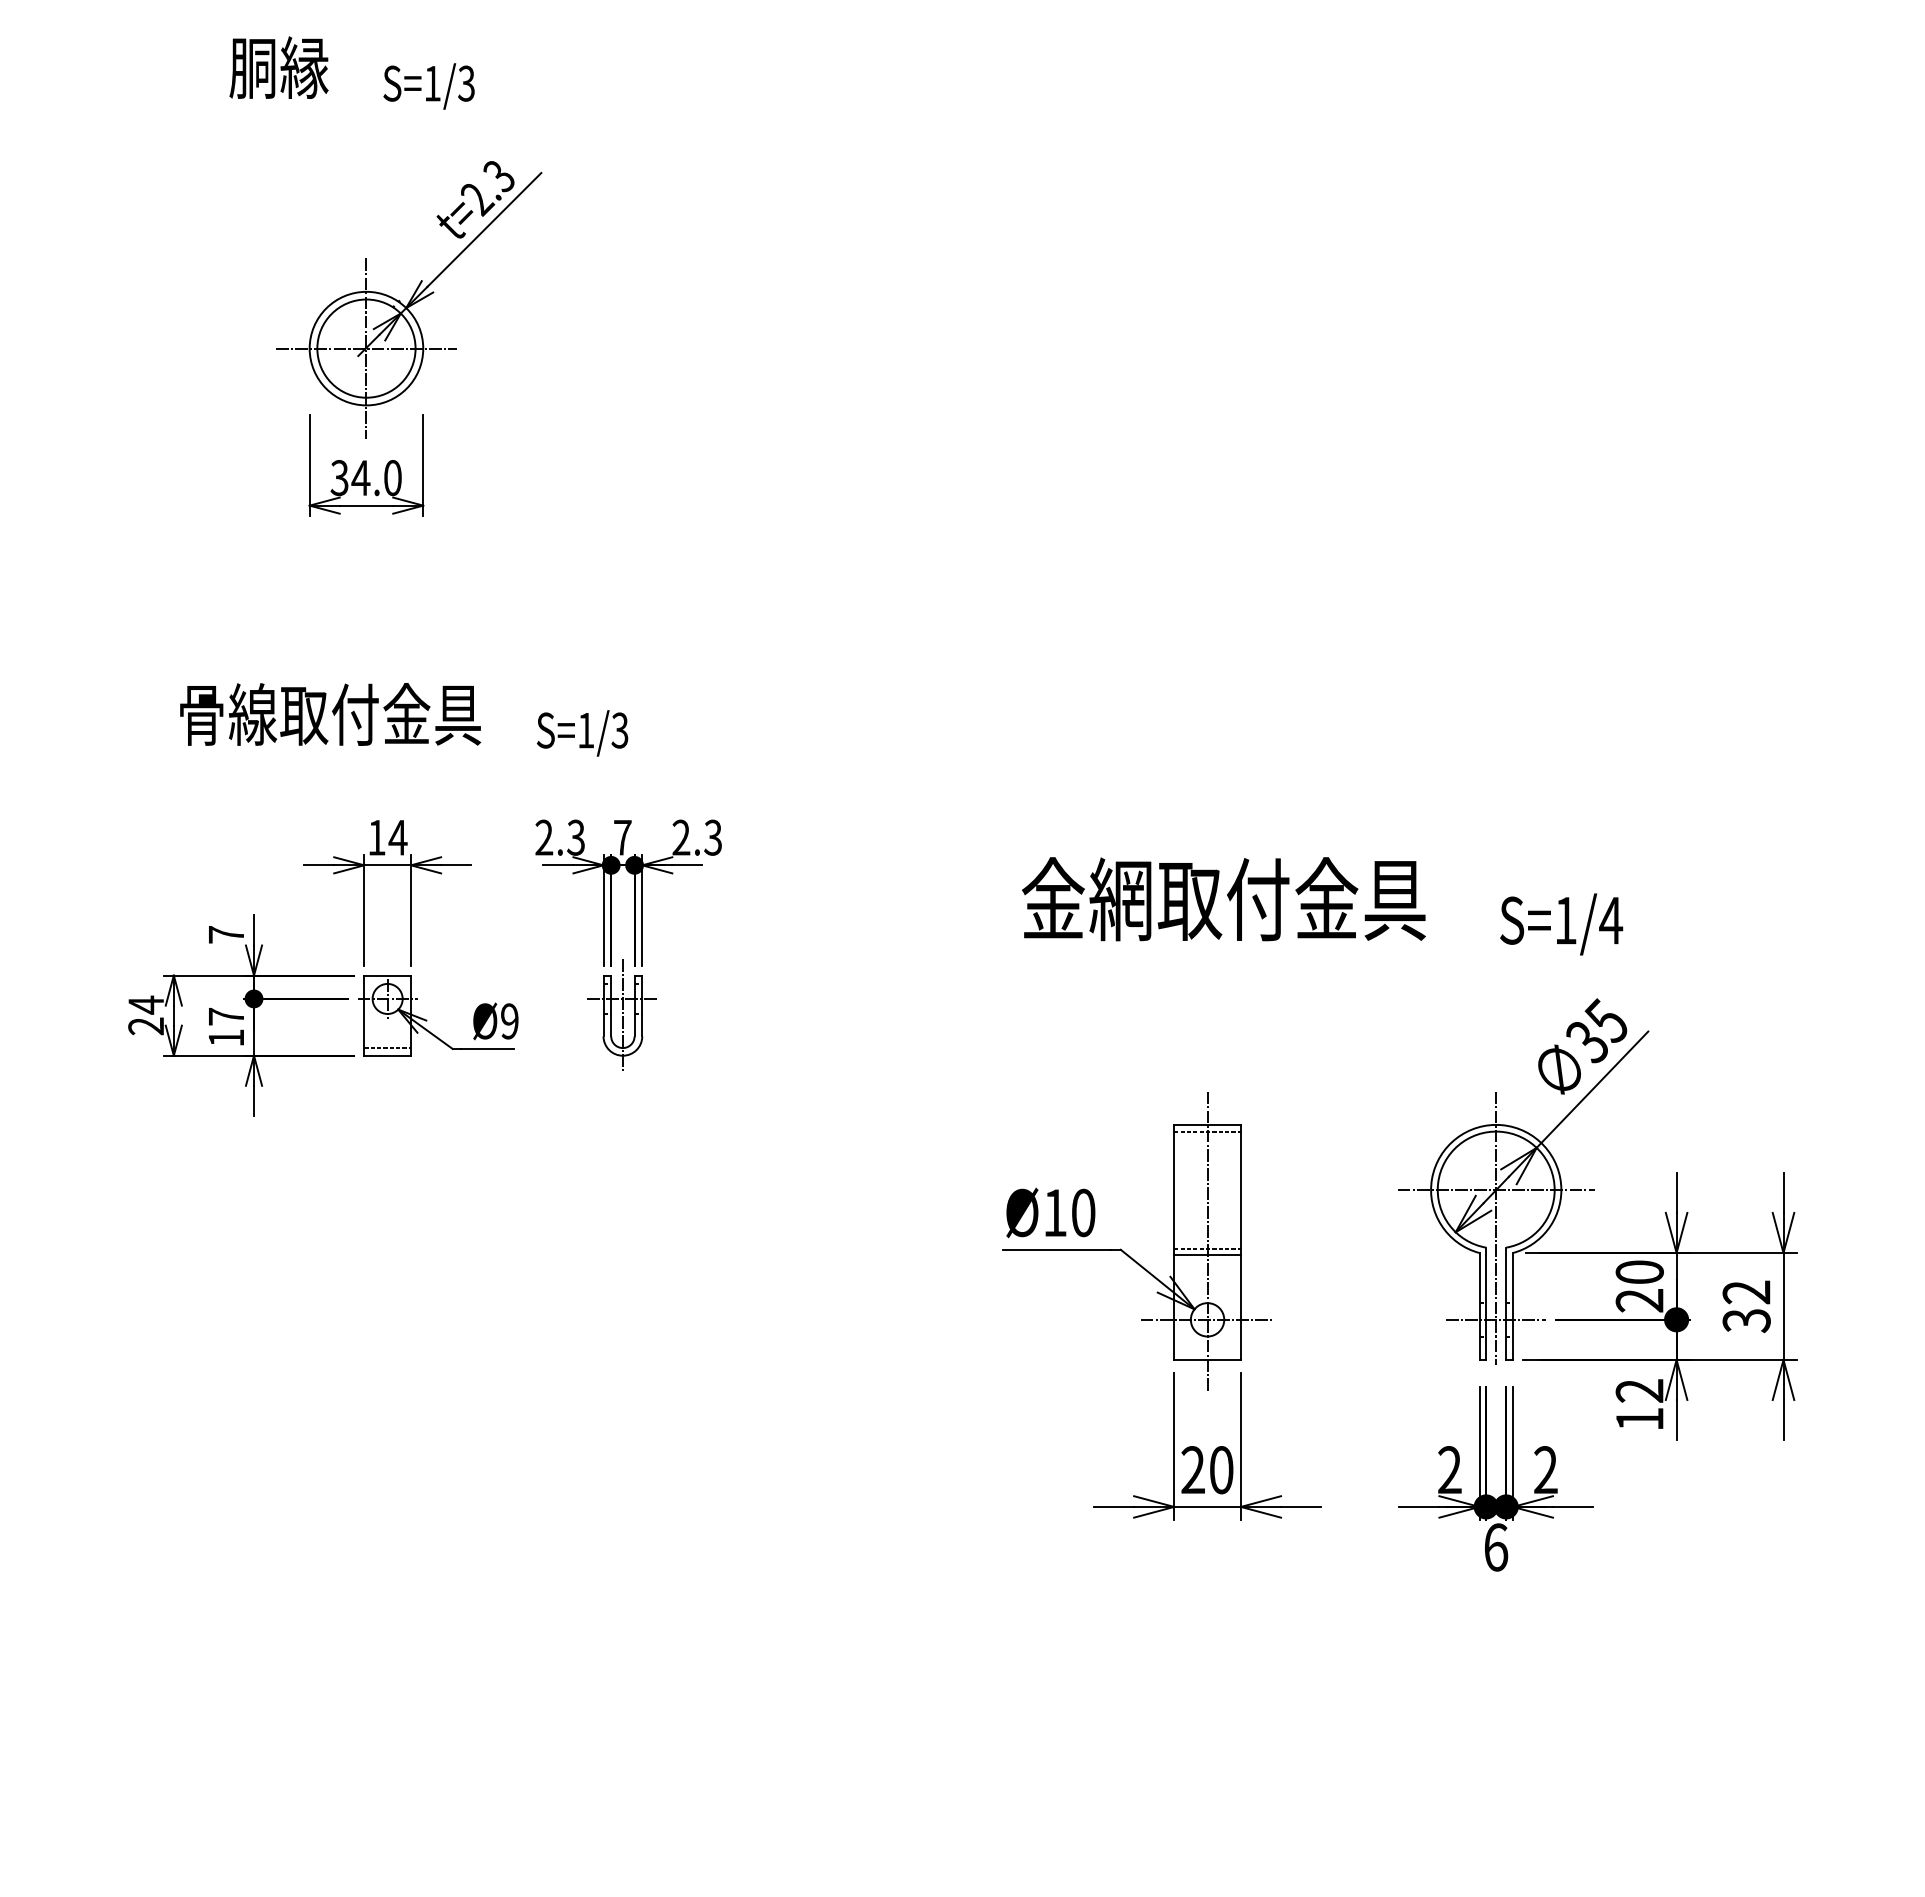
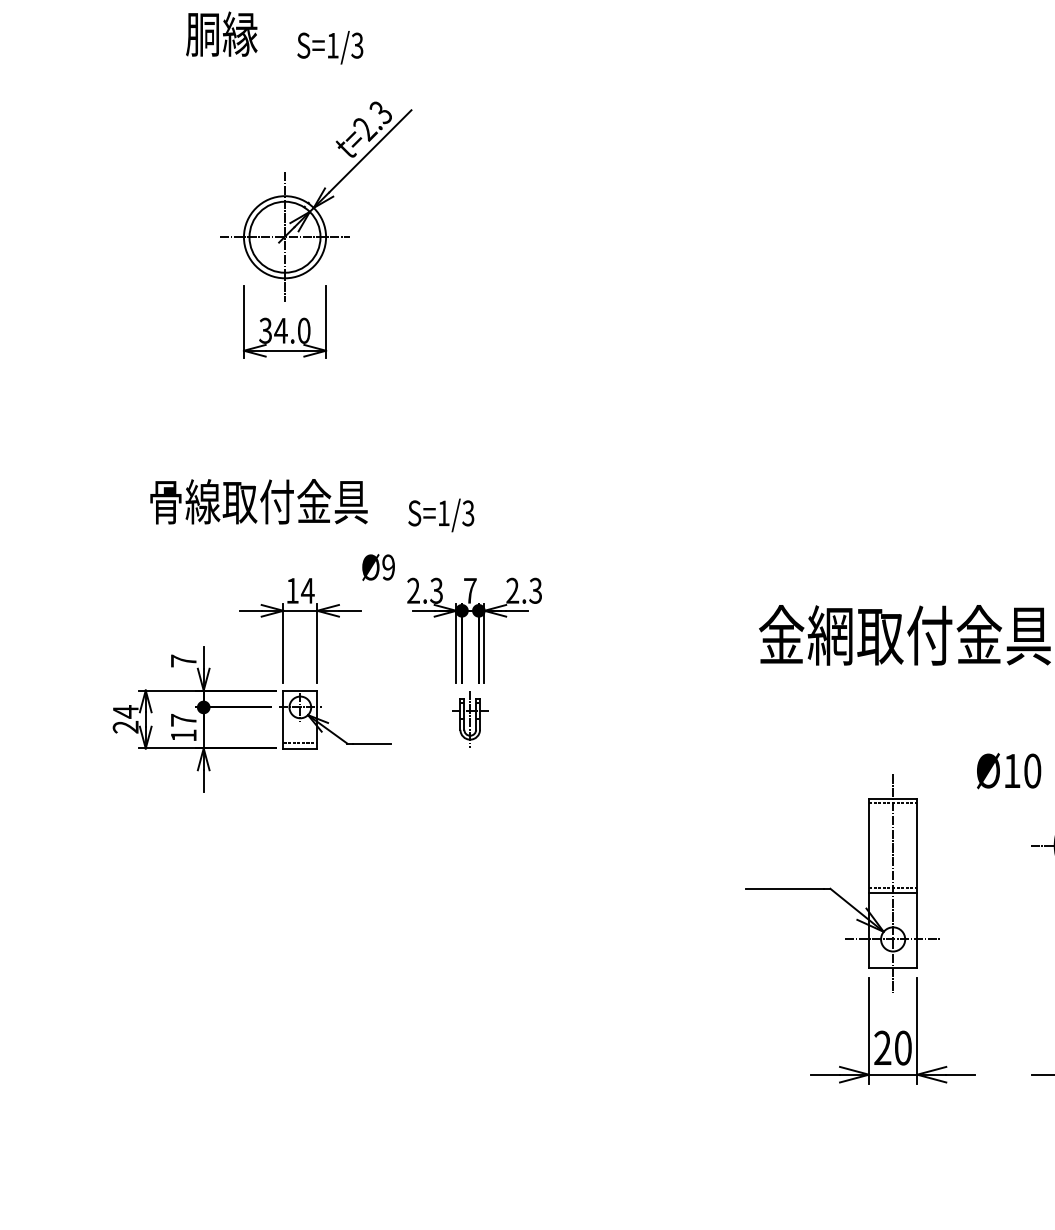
part: (621, 1014) -> (469, 718), size x0.7
text: (495, 1021) -> (378, 567), moved
text: (1050, 1212) -> (1008, 770), moved

